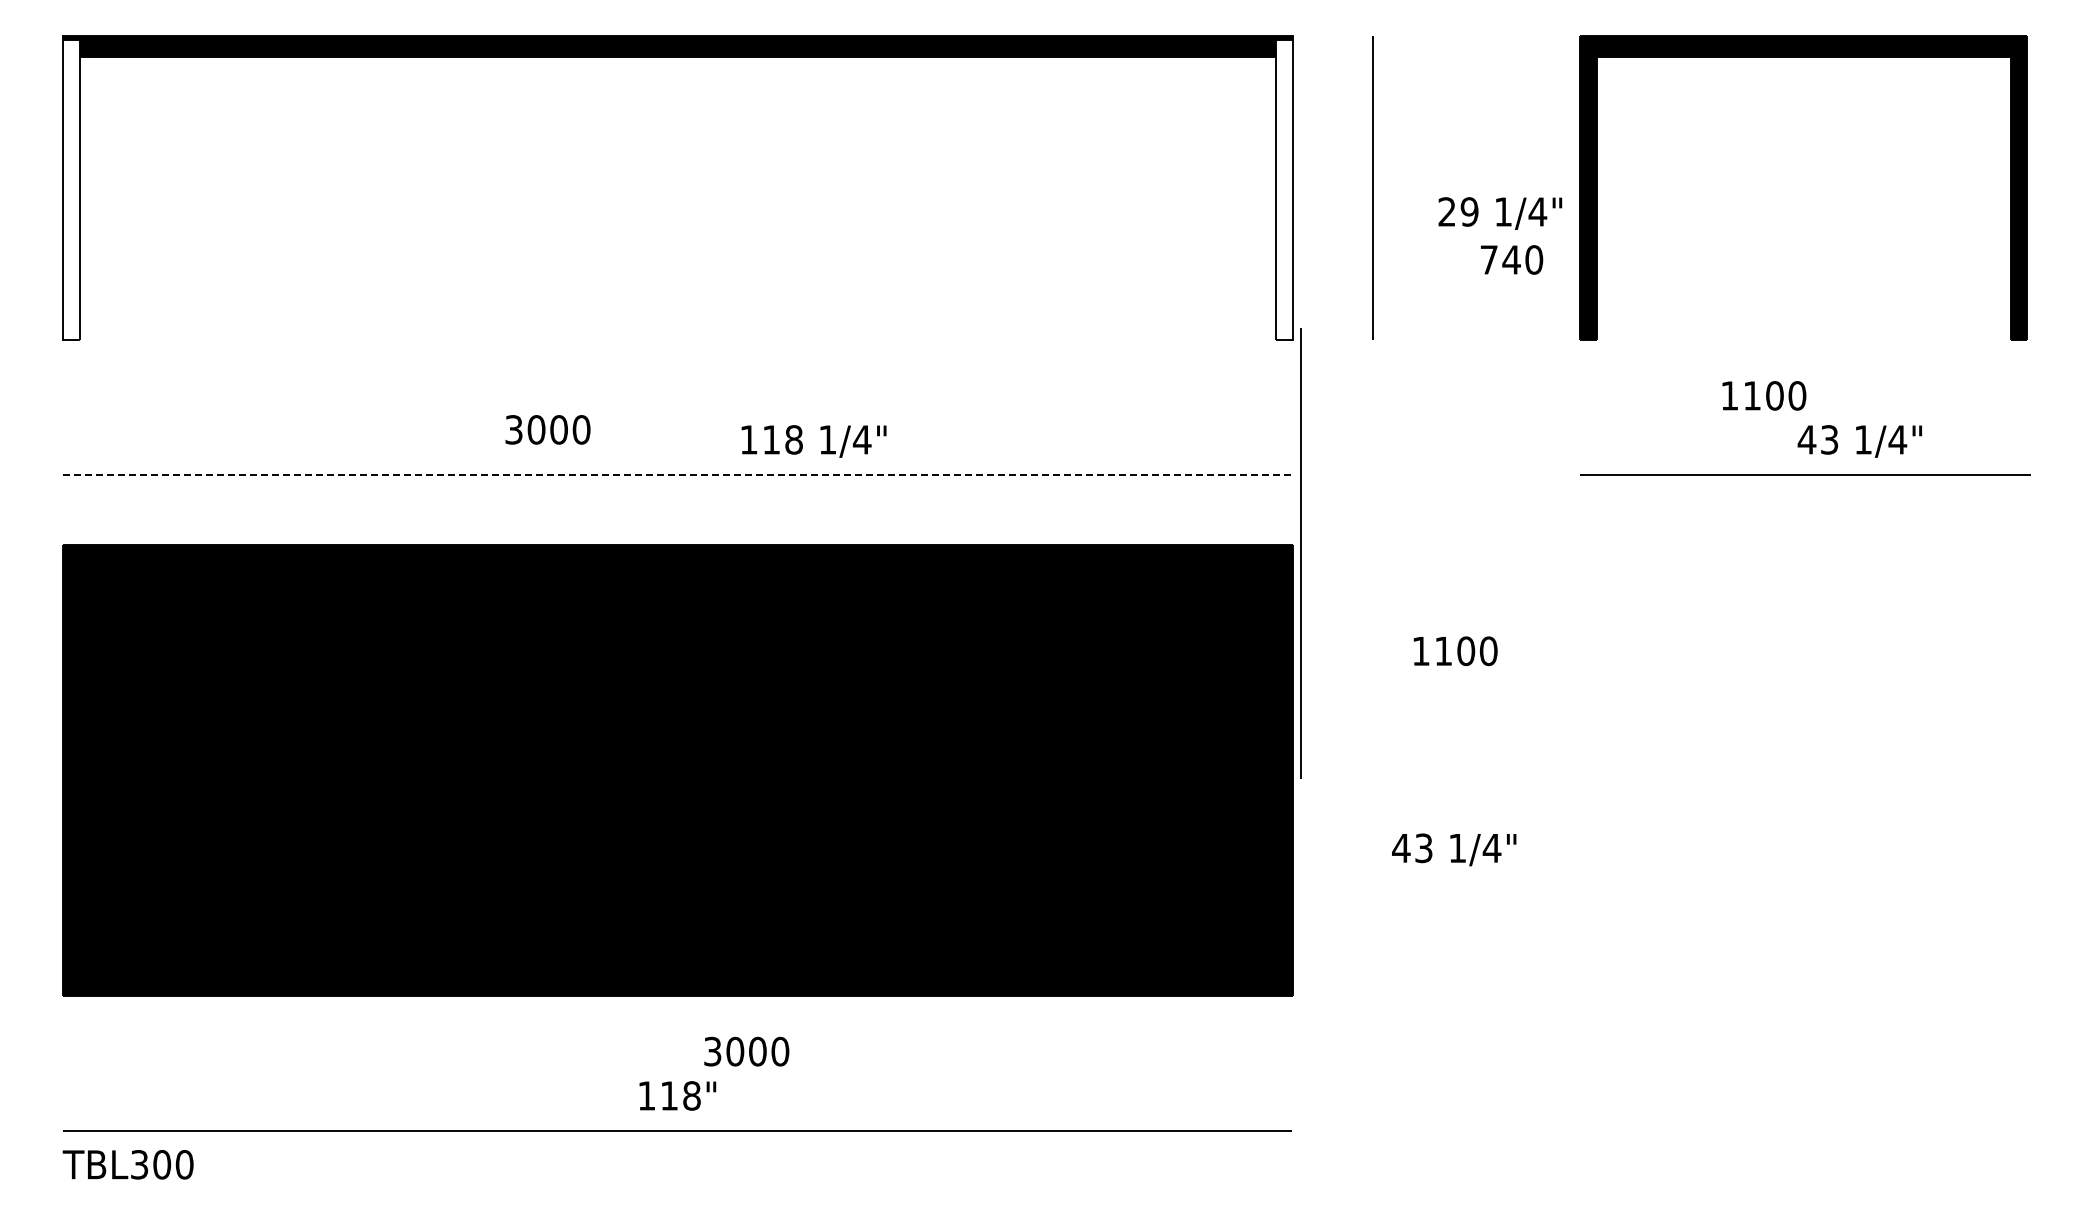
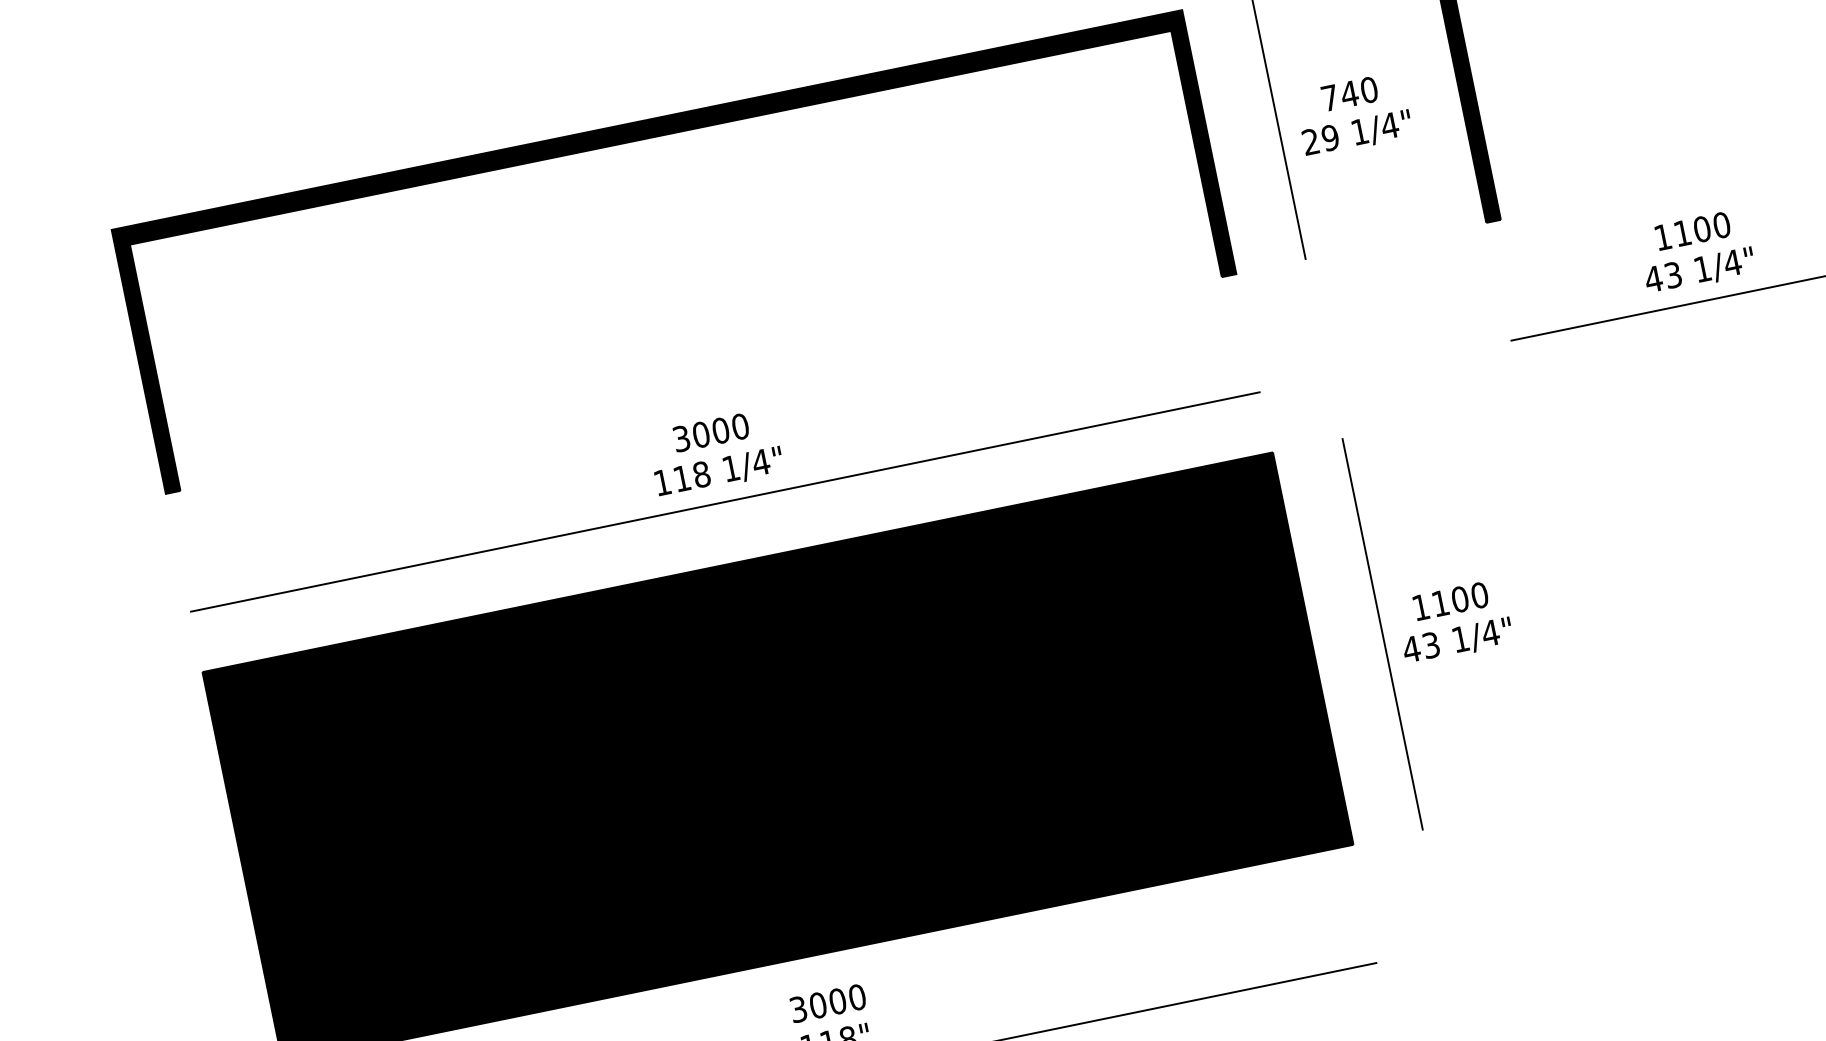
fill: (70, 189) -> (145, 361), added
fill: (1284, 189) -> (1202, 144), added
text: (1500, 213) -> (1357, 133), moved
text: (1512, 259) -> (1350, 93), moved
text: (1764, 395) -> (1693, 230), moved
text: (547, 429) -> (710, 432), moved
text: (813, 441) -> (718, 472), moved
text: (1859, 441) -> (1699, 271), moved
line: (678, 475) -> (725, 501), dashed -> solid
line: (1300, 553) -> (1382, 634), moved
text: (1455, 651) -> (1450, 601), moved
text: (1454, 849) -> (1458, 640), moved
text: (746, 1051) -> (827, 1003), moved

